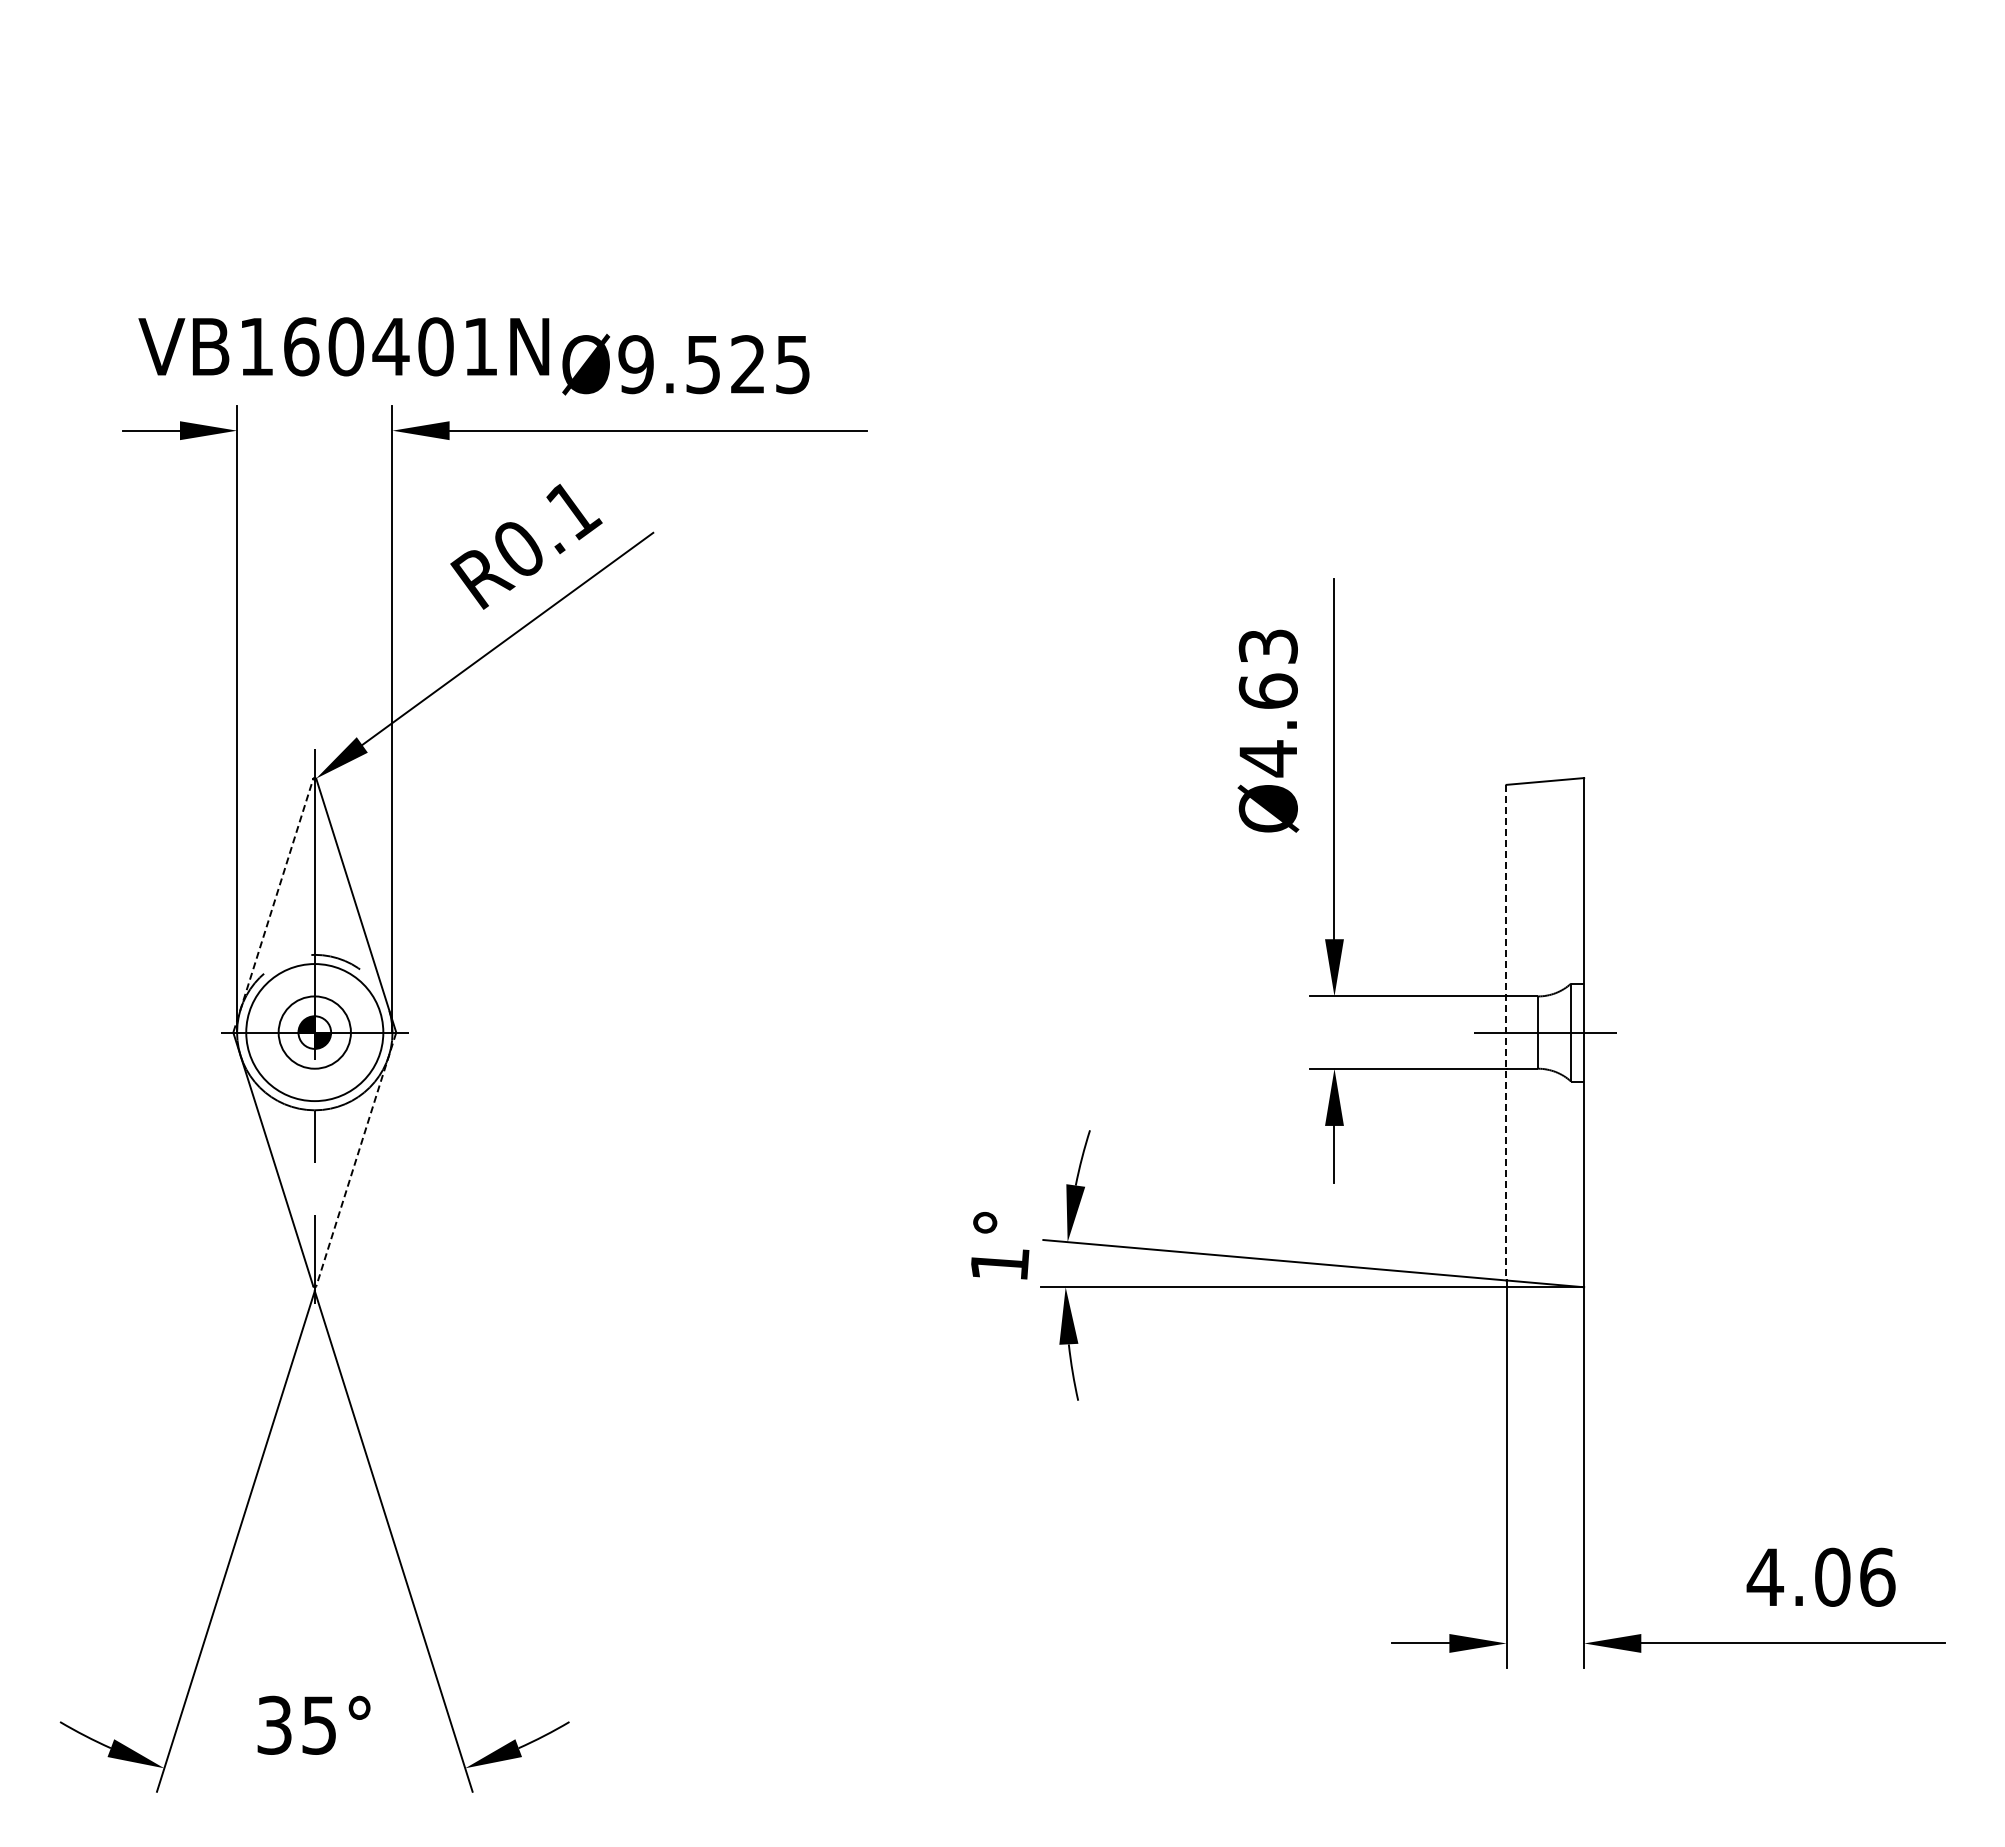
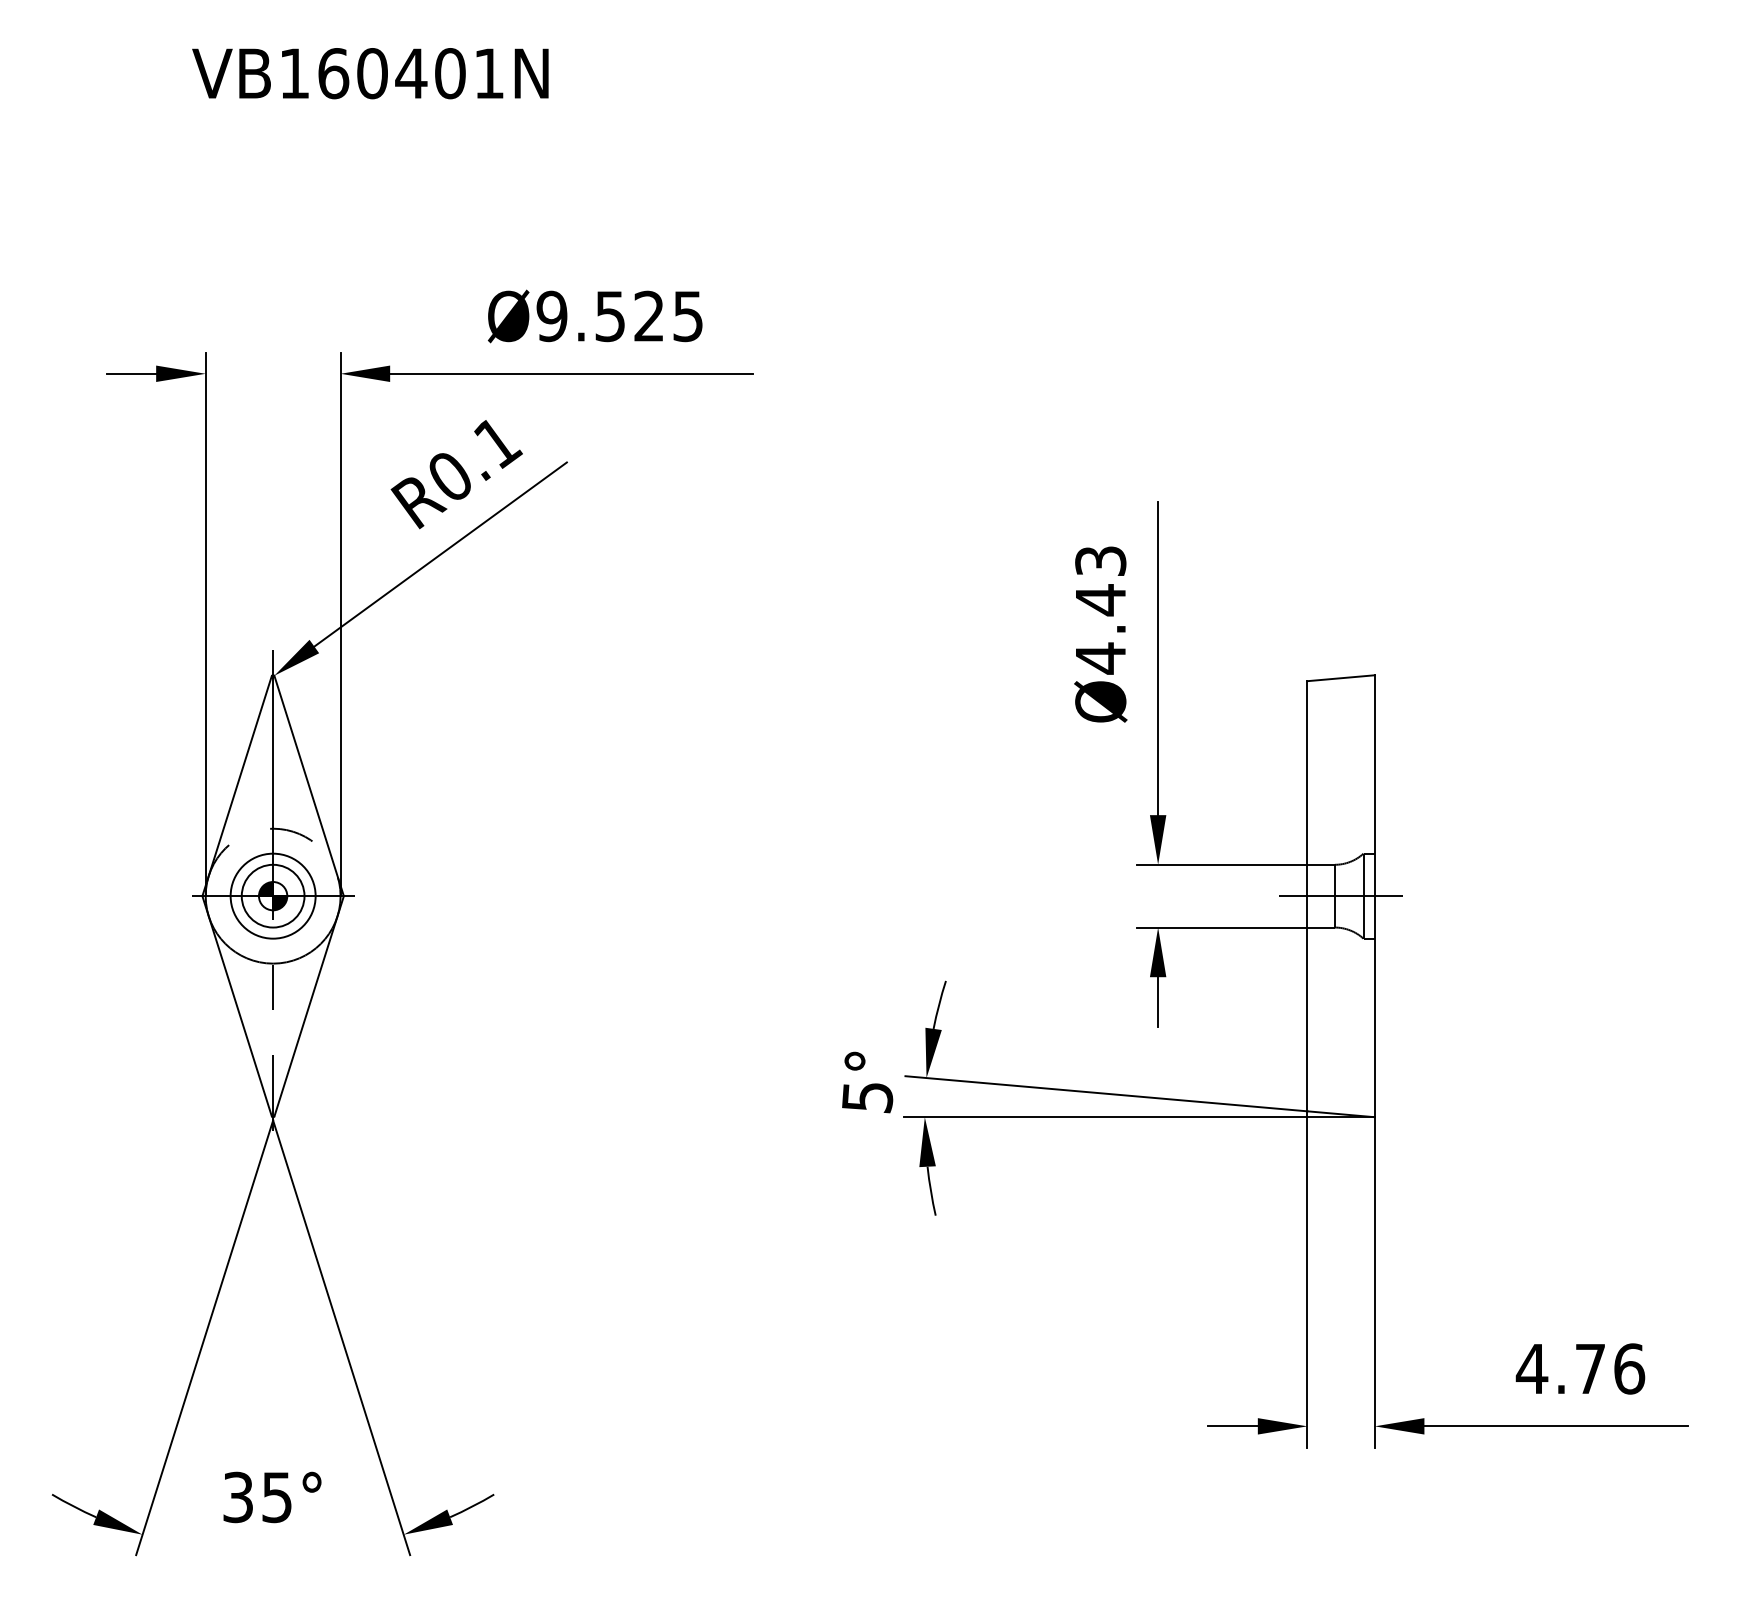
text: (343, 346) -> (370, 73), moved
text: (1267, 691) -> (1099, 600), Ø4.63 -> Ø4.43
line: (273, 905) -> (237, 785), dashed -> solid
circle: (314, 1032) -> (272, 896), size x0.71
line: (1506, 1032) -> (1307, 896), dashed -> solid
line: (356, 1159) -> (309, 1006), dashed -> solid
text: (999, 1265) -> (867, 1098), 1° -> 5°
text: (1832, 1576) -> (1590, 1368), 4.06 -> 4.76

